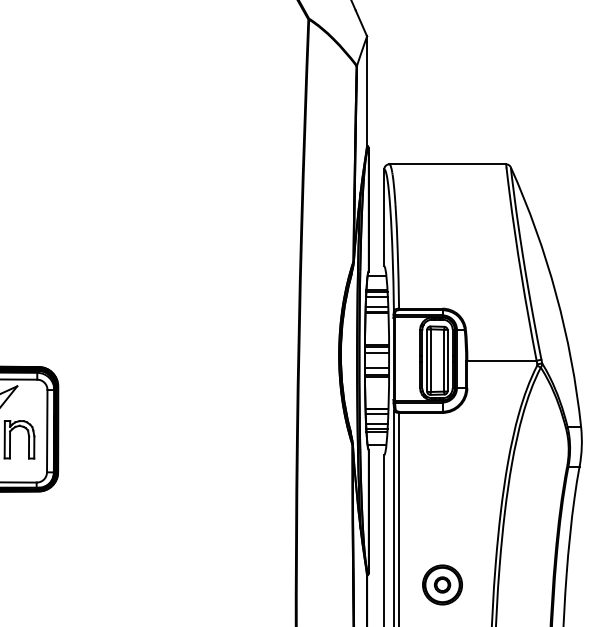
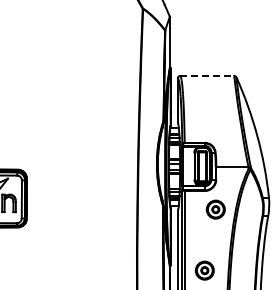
line: (448, 163) -> (207, 75), solid -> dashed
part: (465, 452) -> (215, 209), added

